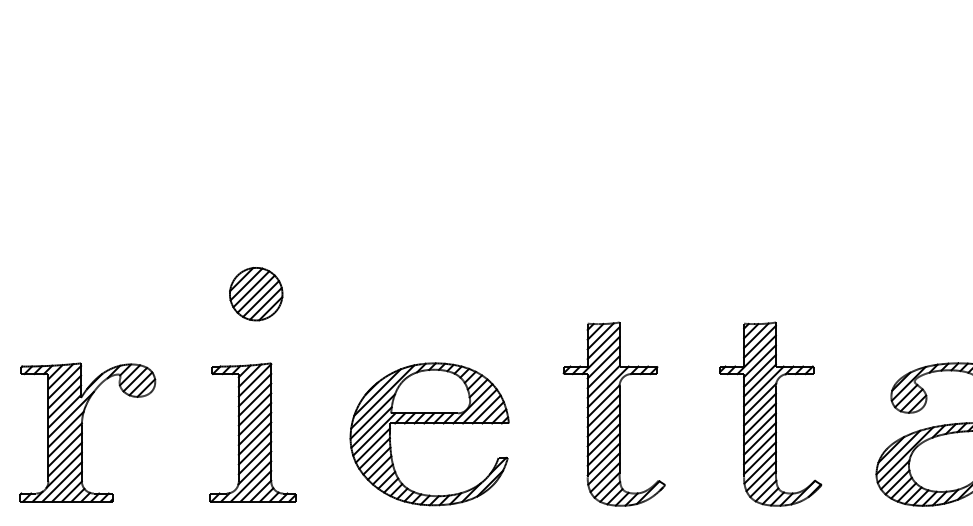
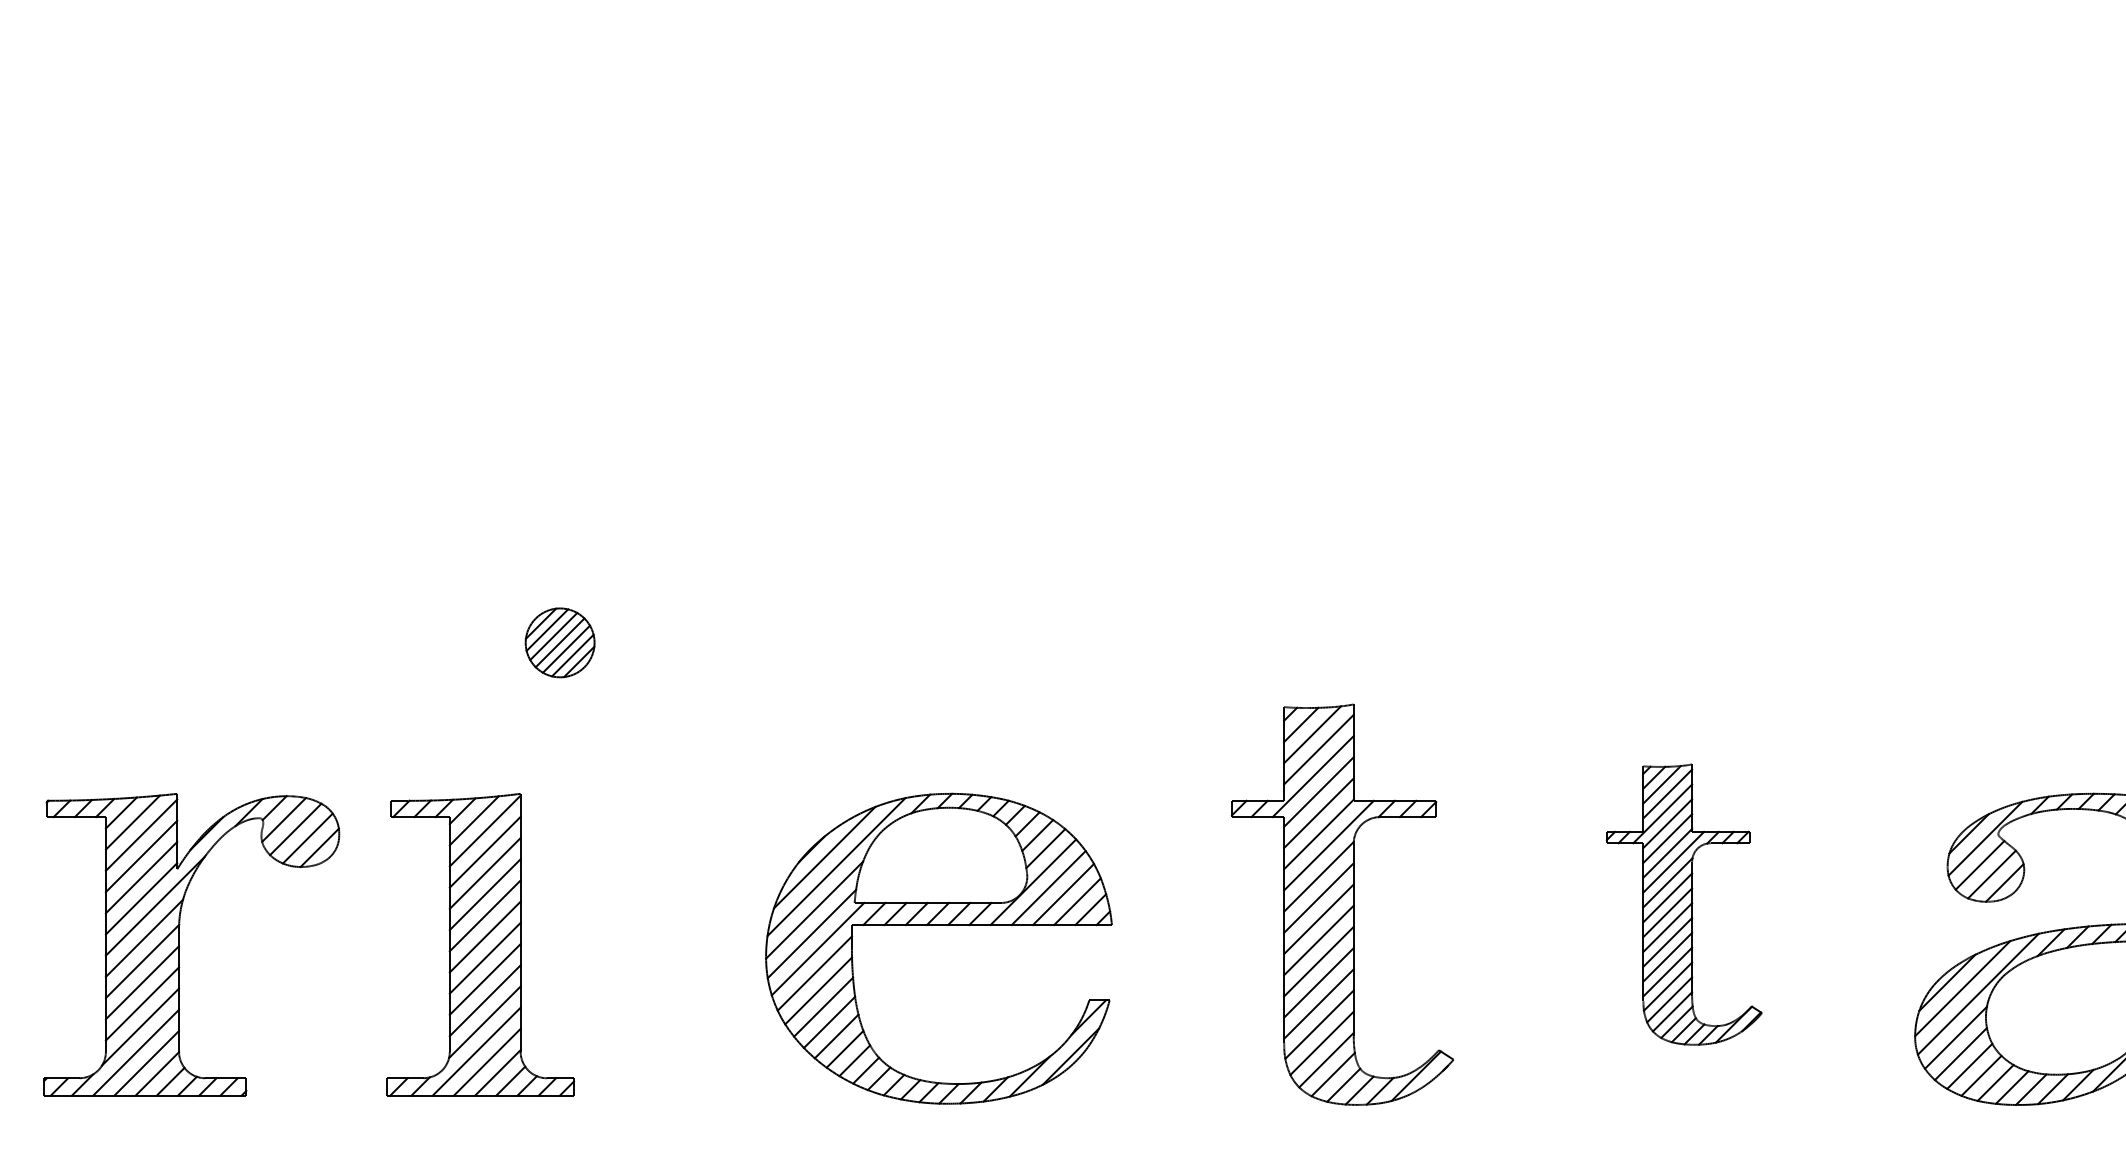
part: (256, 294) -> (560, 643), size x0.6
part: (770, 413) -> (1683, 903), size x0.7
part: (252, 432) -> (479, 944), moved

